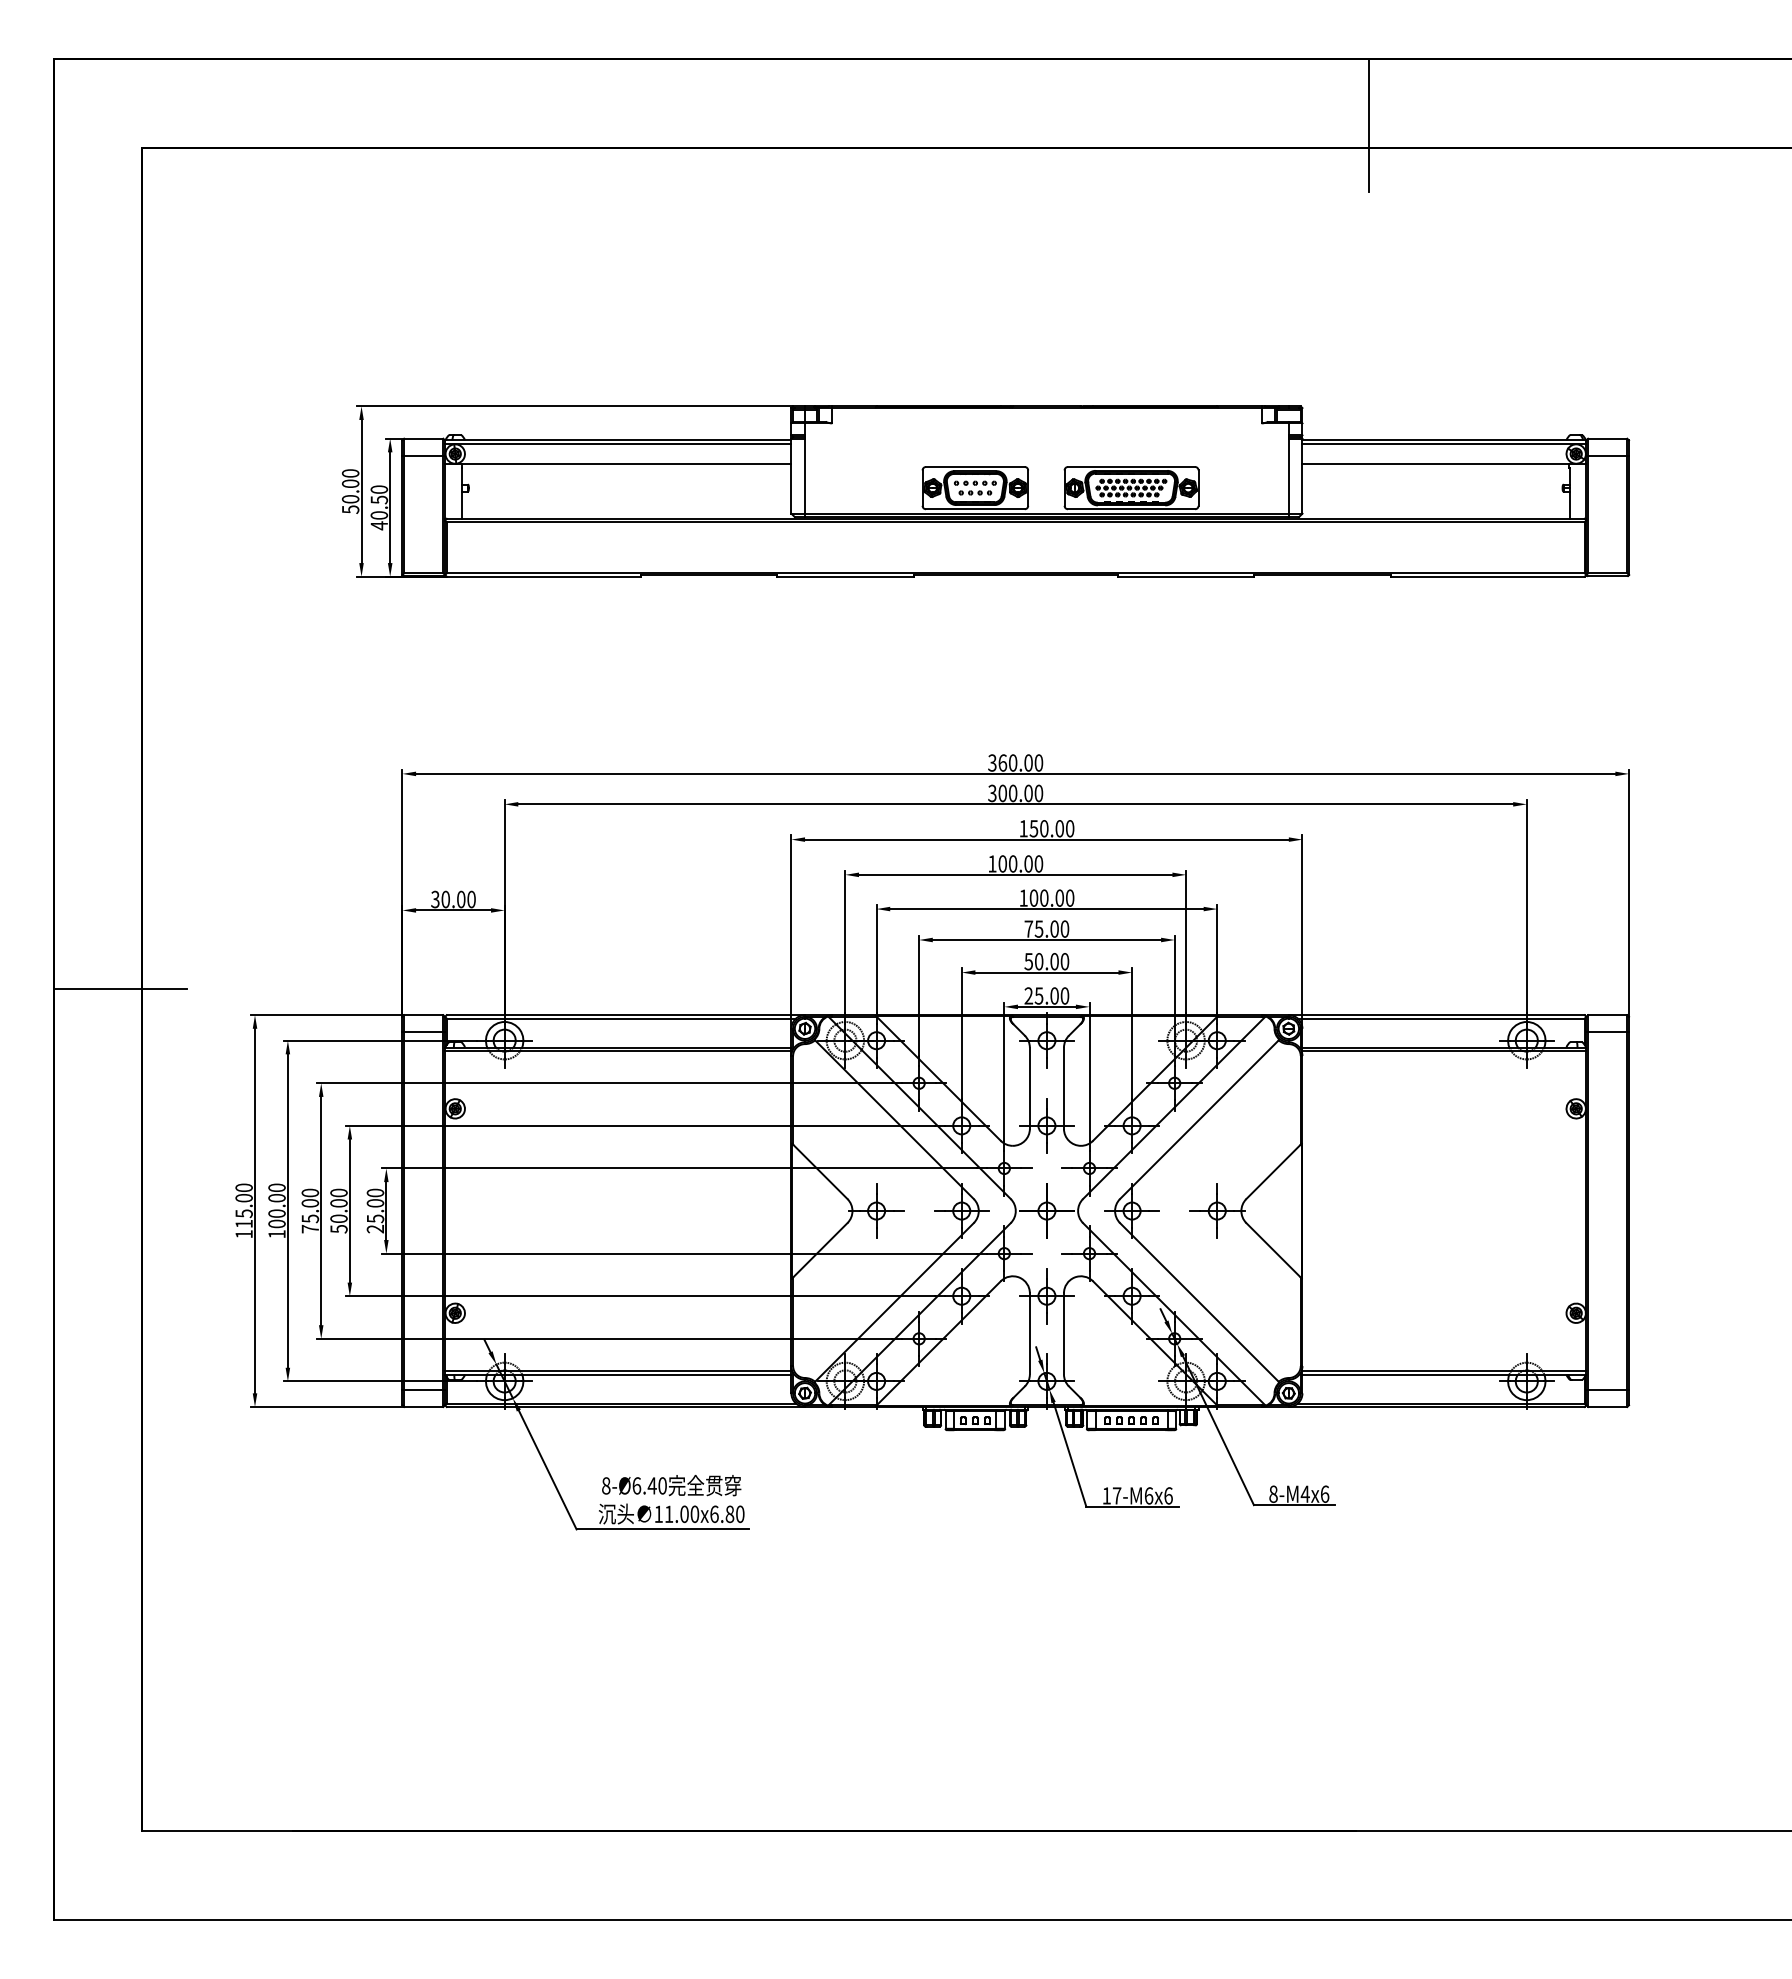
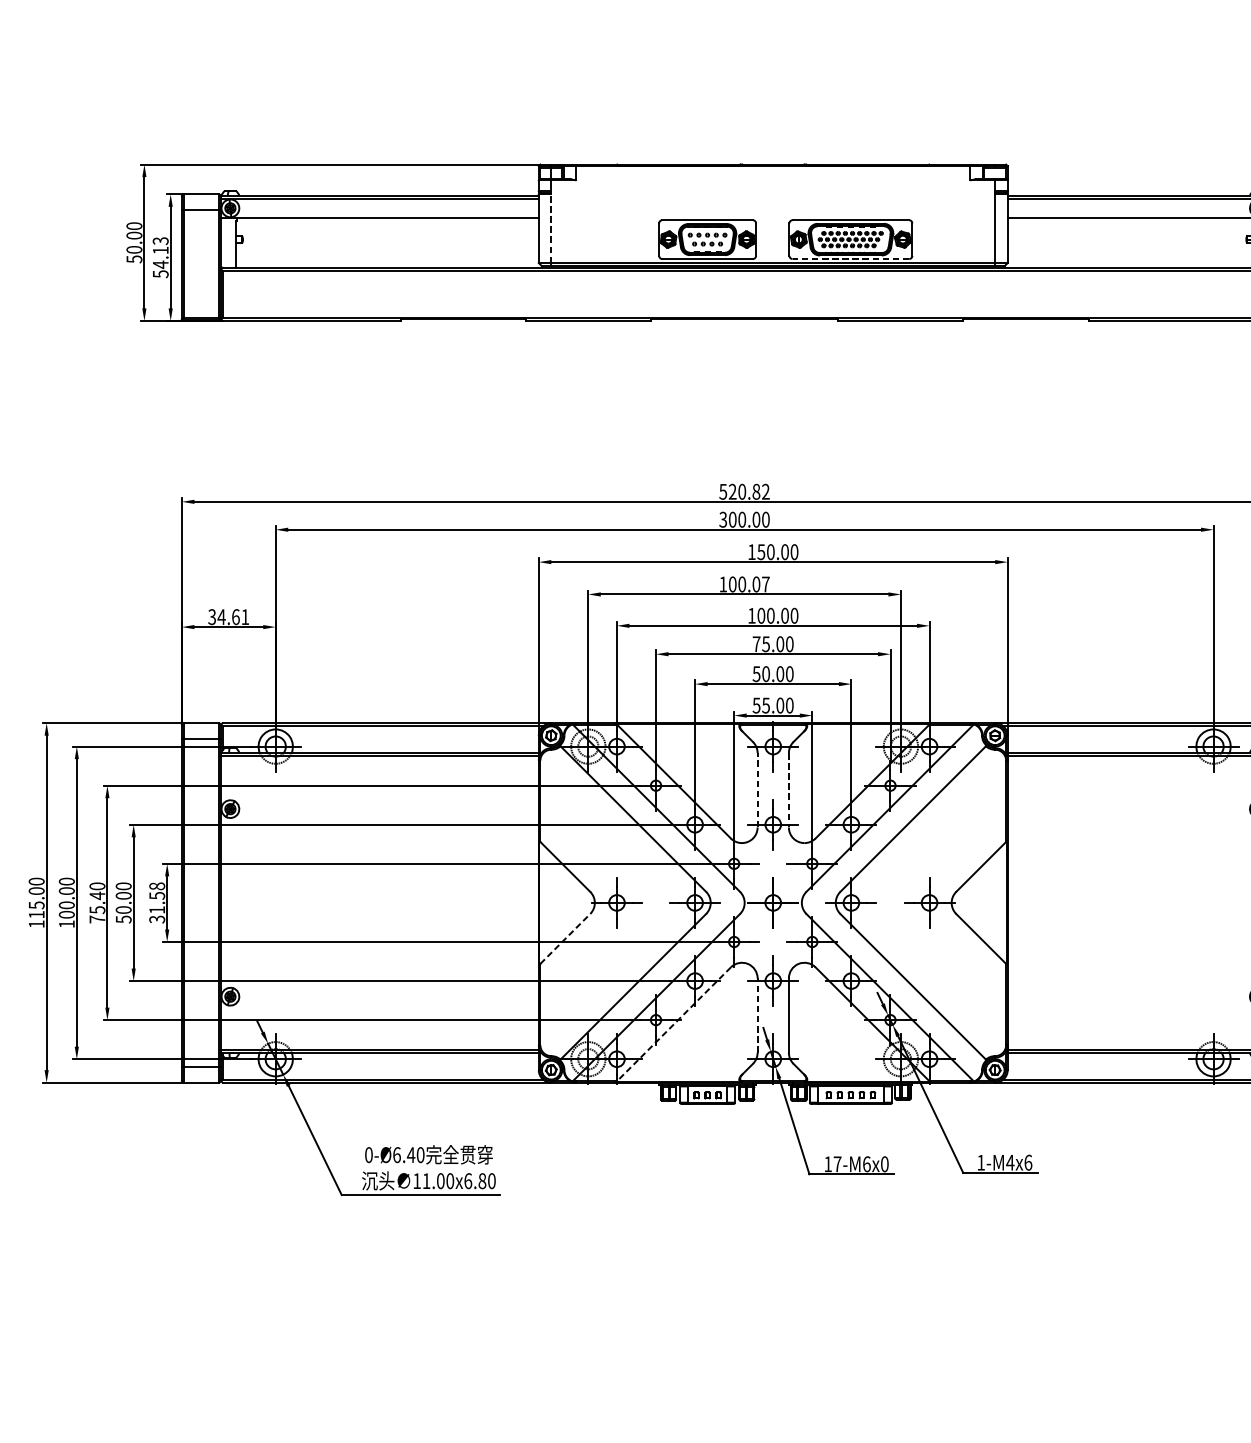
line: (805, 475) -> (551, 228), solid -> dashed
text: (379, 507) -> (160, 257), 40.50 -> 54.13
line: (1131, 509) -> (850, 259), solid -> dashed
text: (1015, 762) -> (744, 491), 360.00 -> 520.82
text: (1038, 863) -> (765, 584), 100.00 -> 100.07
text: (458, 899) -> (233, 617), 30.00 -> 34.61
text: (1028, 995) -> (756, 705), 25.00 -> 55.00
line: (1029, 1088) -> (757, 790), solid -> dashed
line: (1063, 1088) -> (788, 790), solid -> dashed
text: (310, 1203) -> (97, 895), 75.00 -> 75.40
text: (375, 1210) -> (157, 902), 25.00 -> 31.58
line: (820, 1249) -> (565, 938), solid -> dashed
line: (1029, 1333) -> (757, 1015), solid -> dashed
line: (938, 1343) -> (673, 1024), solid -> dashed
text: (606, 1485) -> (369, 1154), 8-Ø6.40 -> 0-Ø6.40
text: (1273, 1493) -> (981, 1162), 8-M4 -> 1-M4
text: (1168, 1495) -> (884, 1163), 6 -> 0

